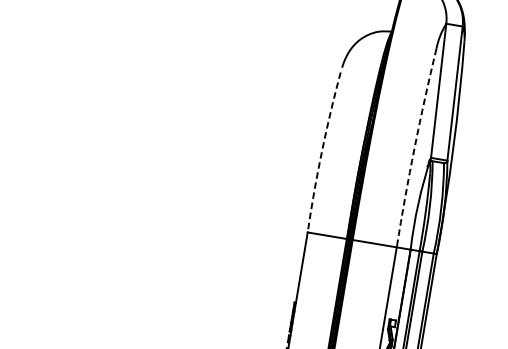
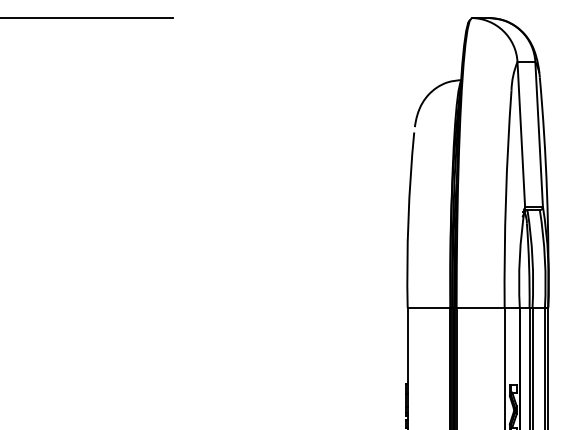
arc: (414, 147) -> (505, 198), dashed -> solid
arc: (321, 152) -> (408, 220), dashed -> solid

